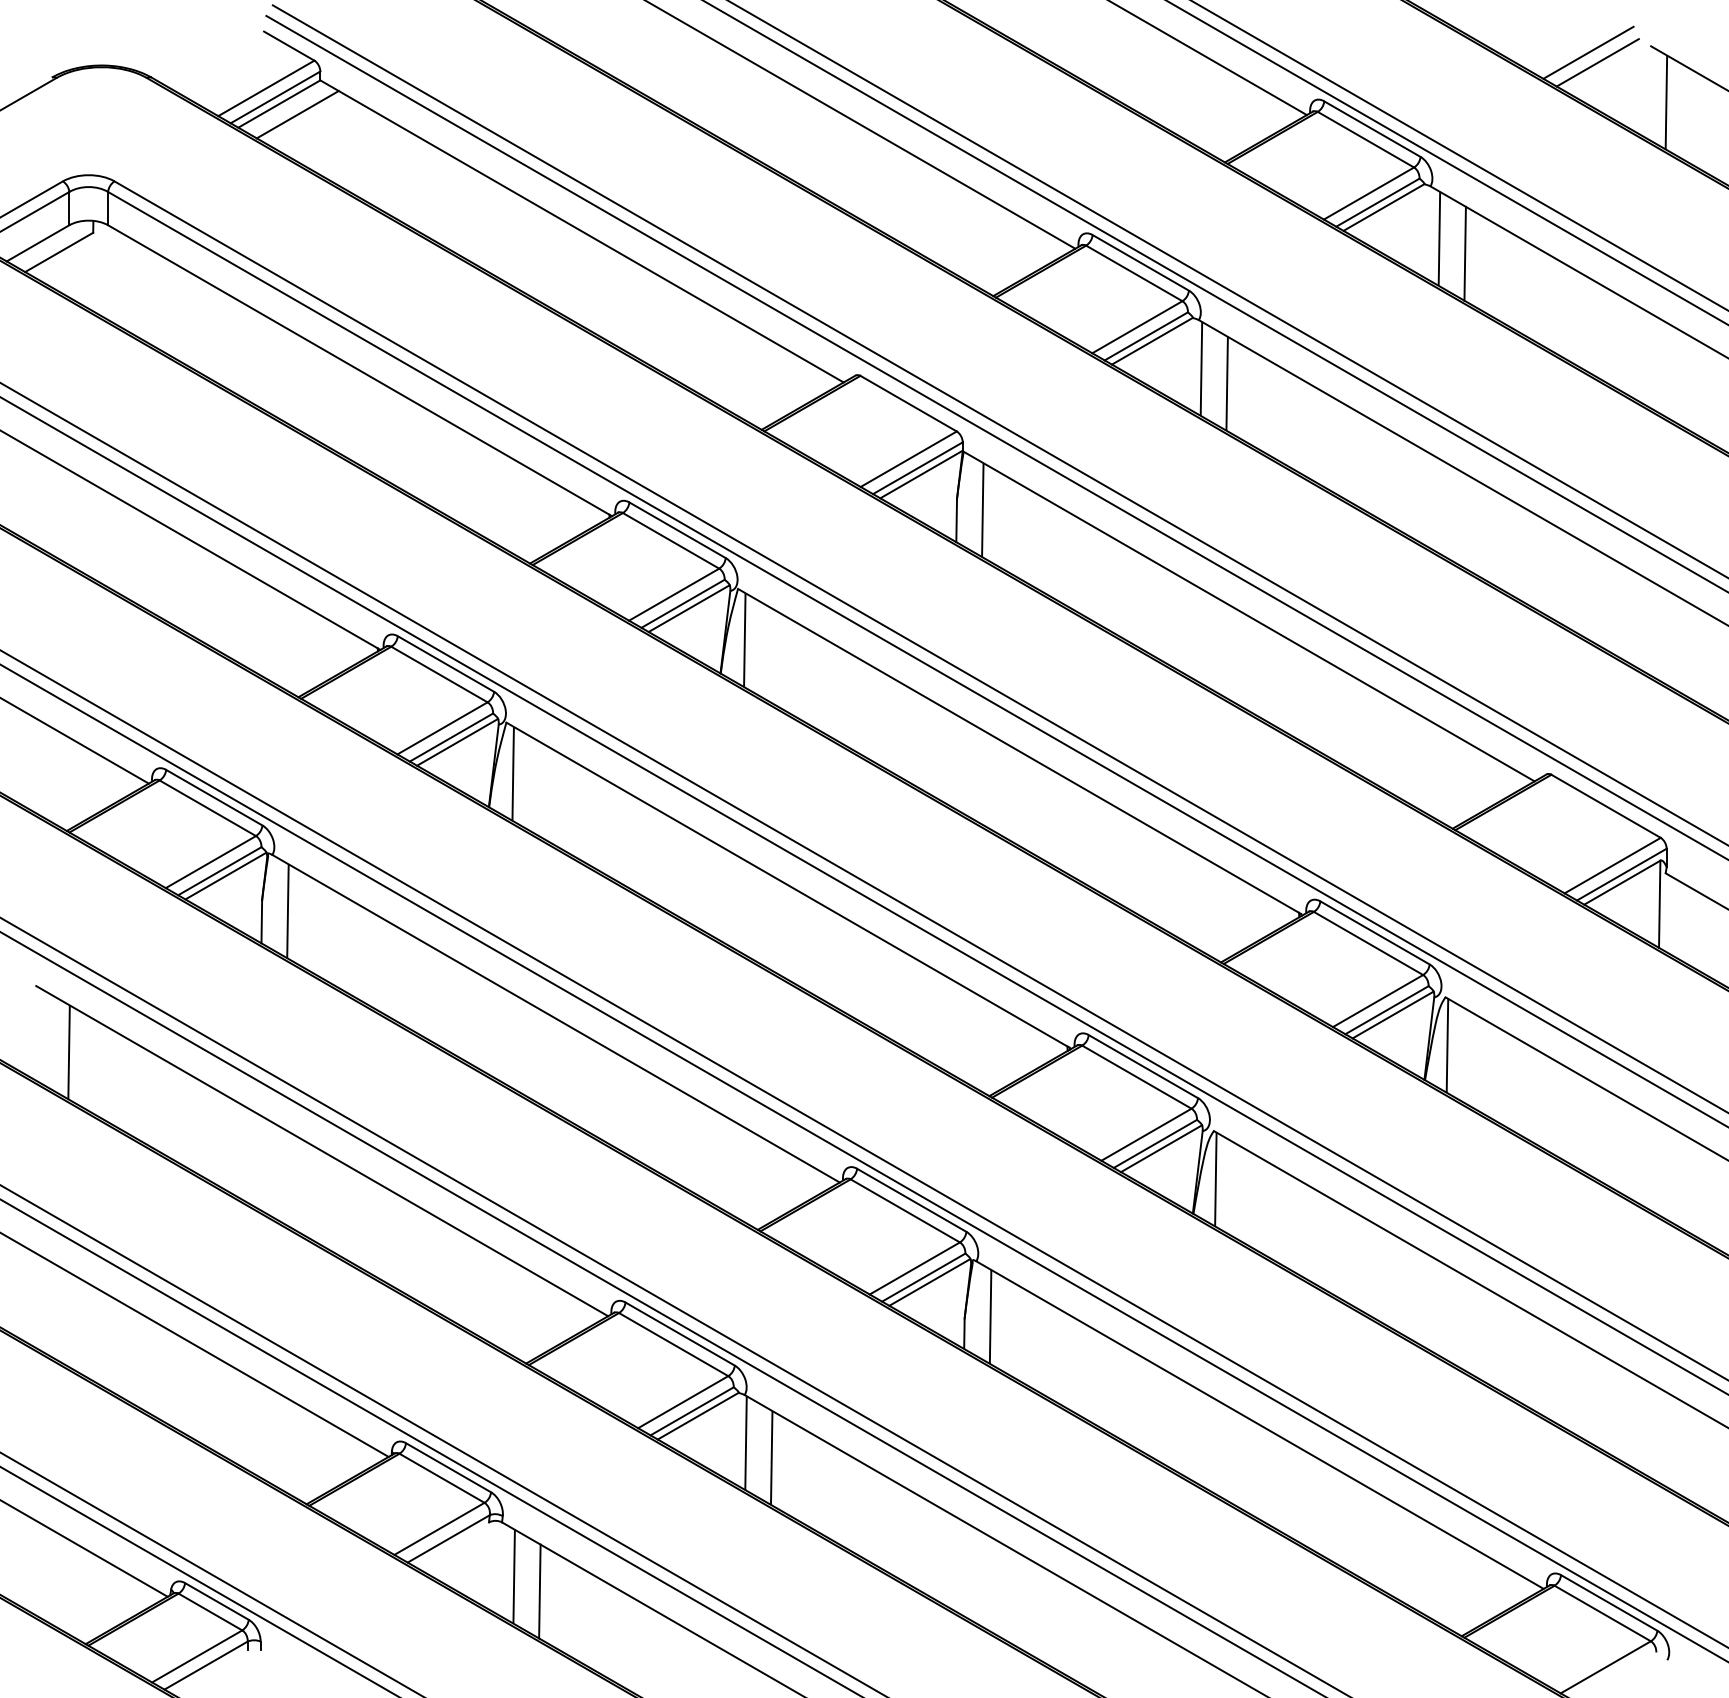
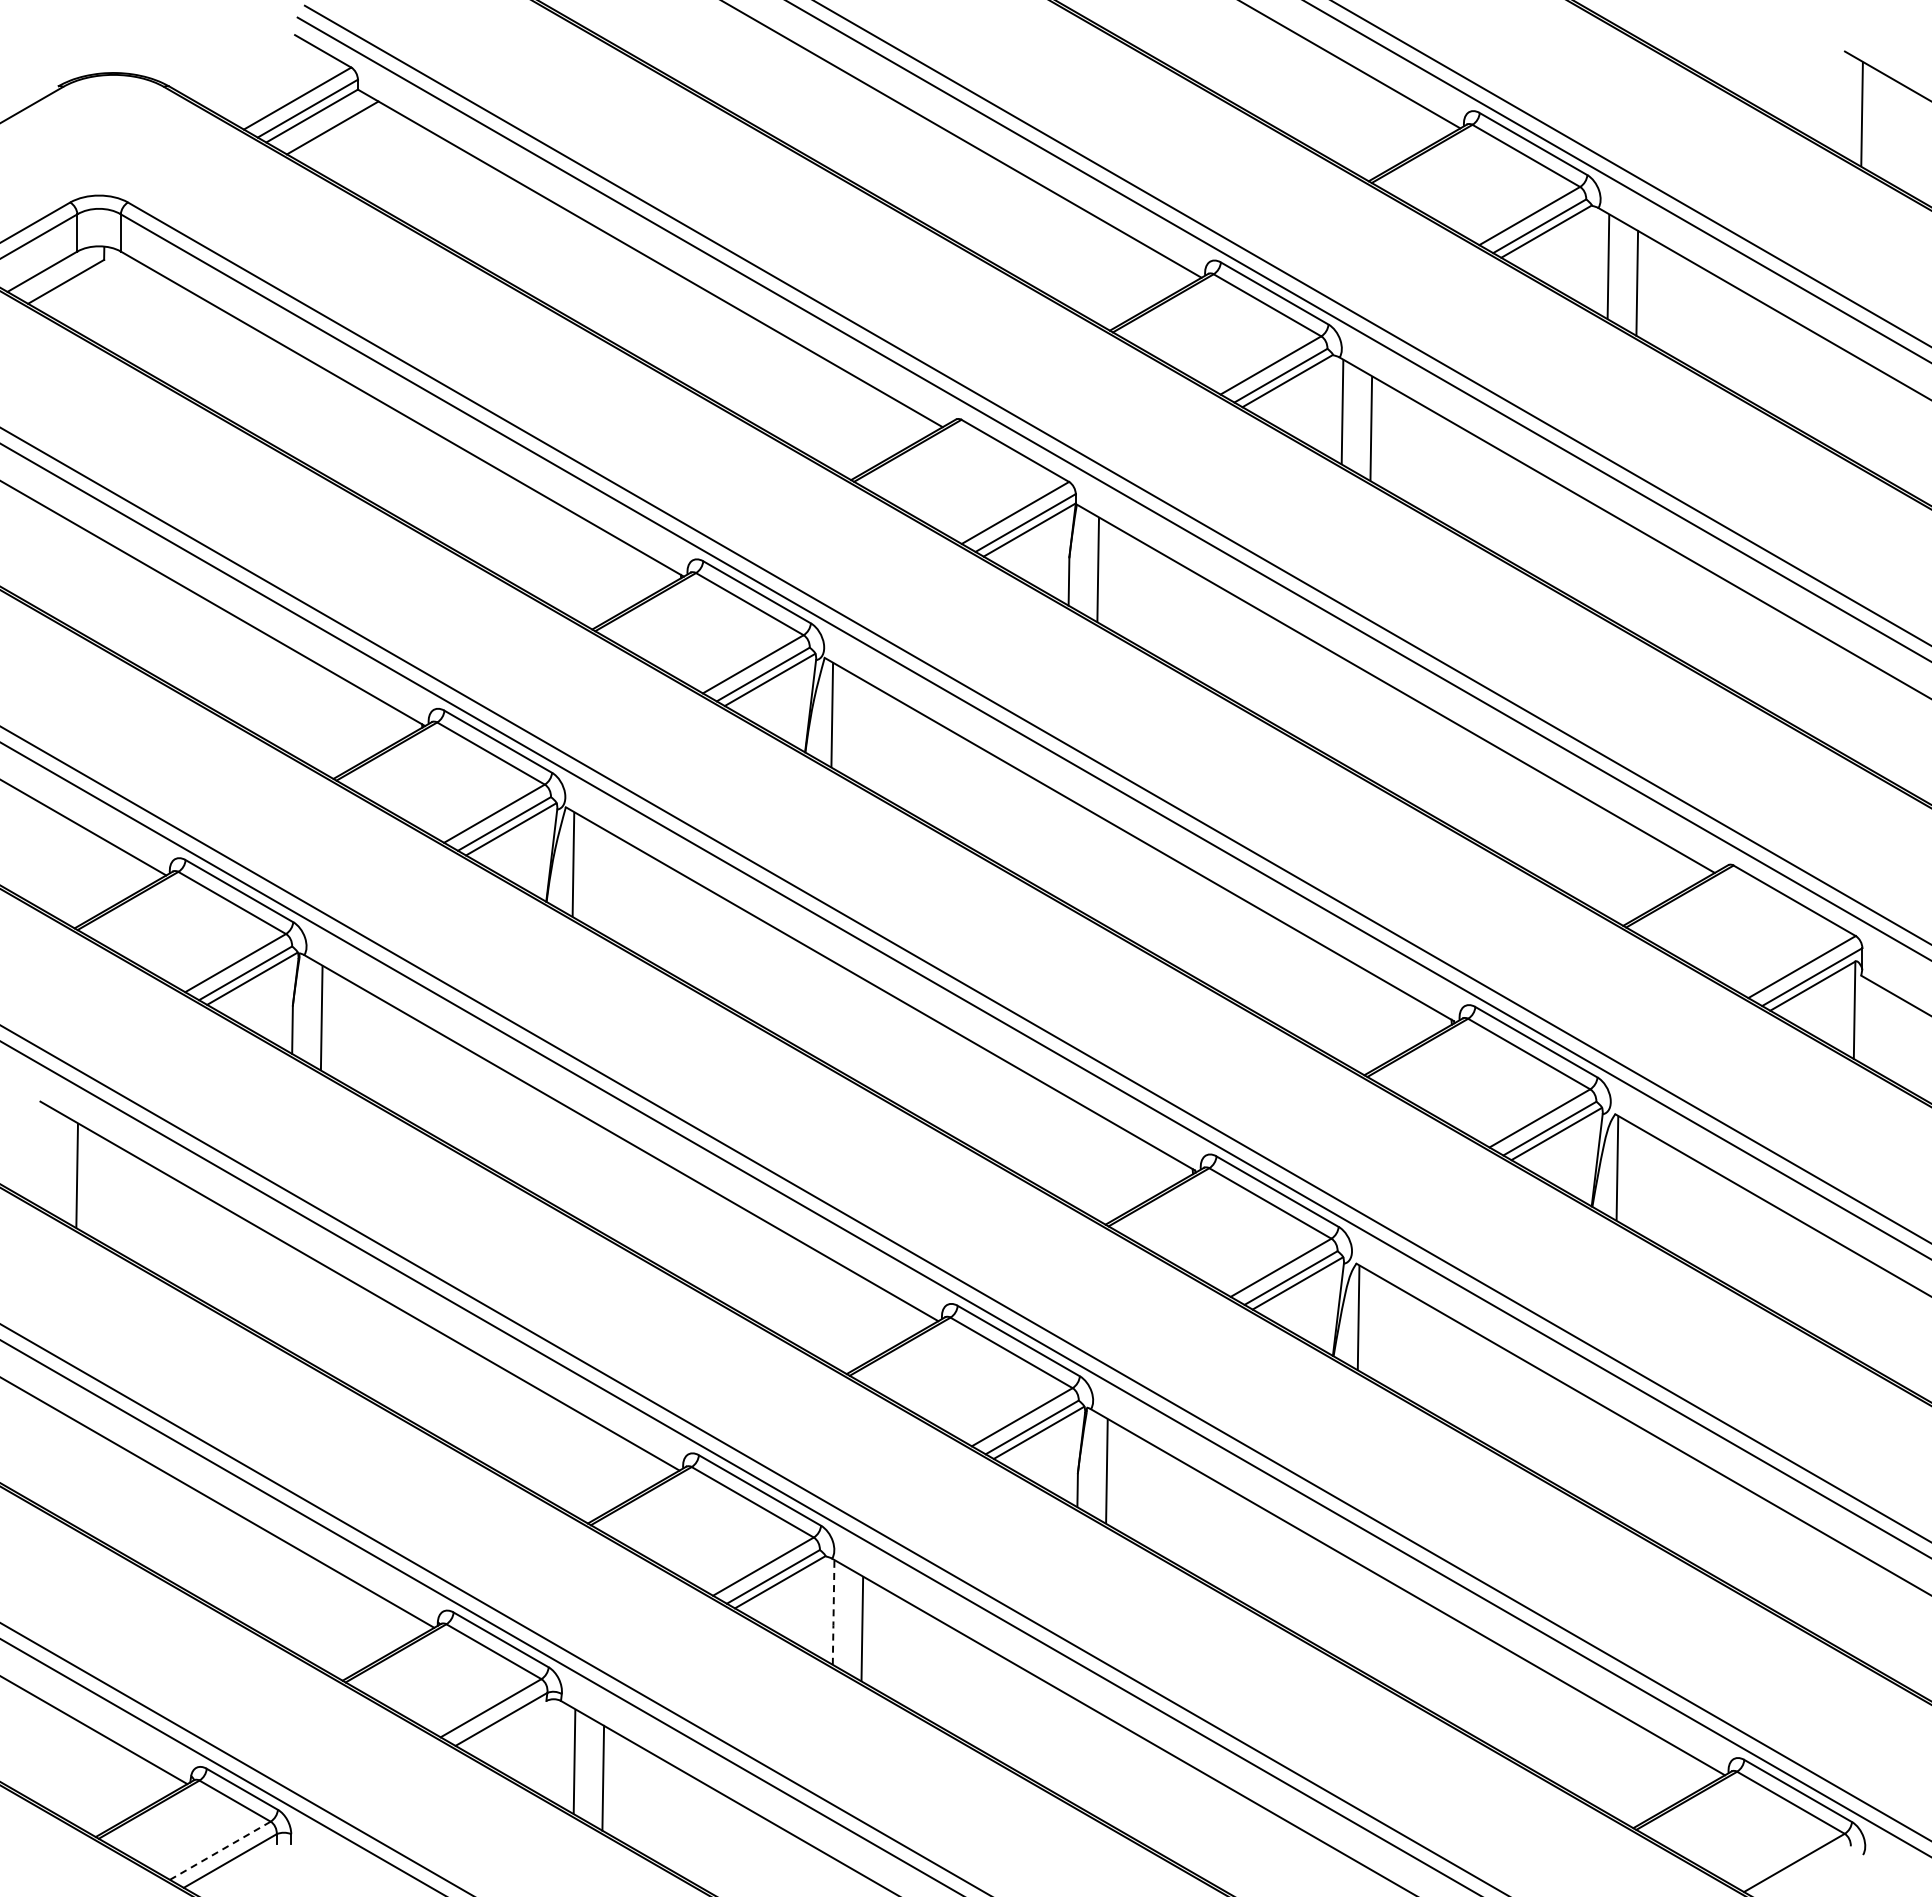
line: (1588, 52) -> (1774, 58), removed
line: (1597, 62) -> (1785, 69), removed
line: (745, 1443) -> (833, 1612), solid -> dashed
line: (197, 1656) -> (220, 1850), solid -> dashed

